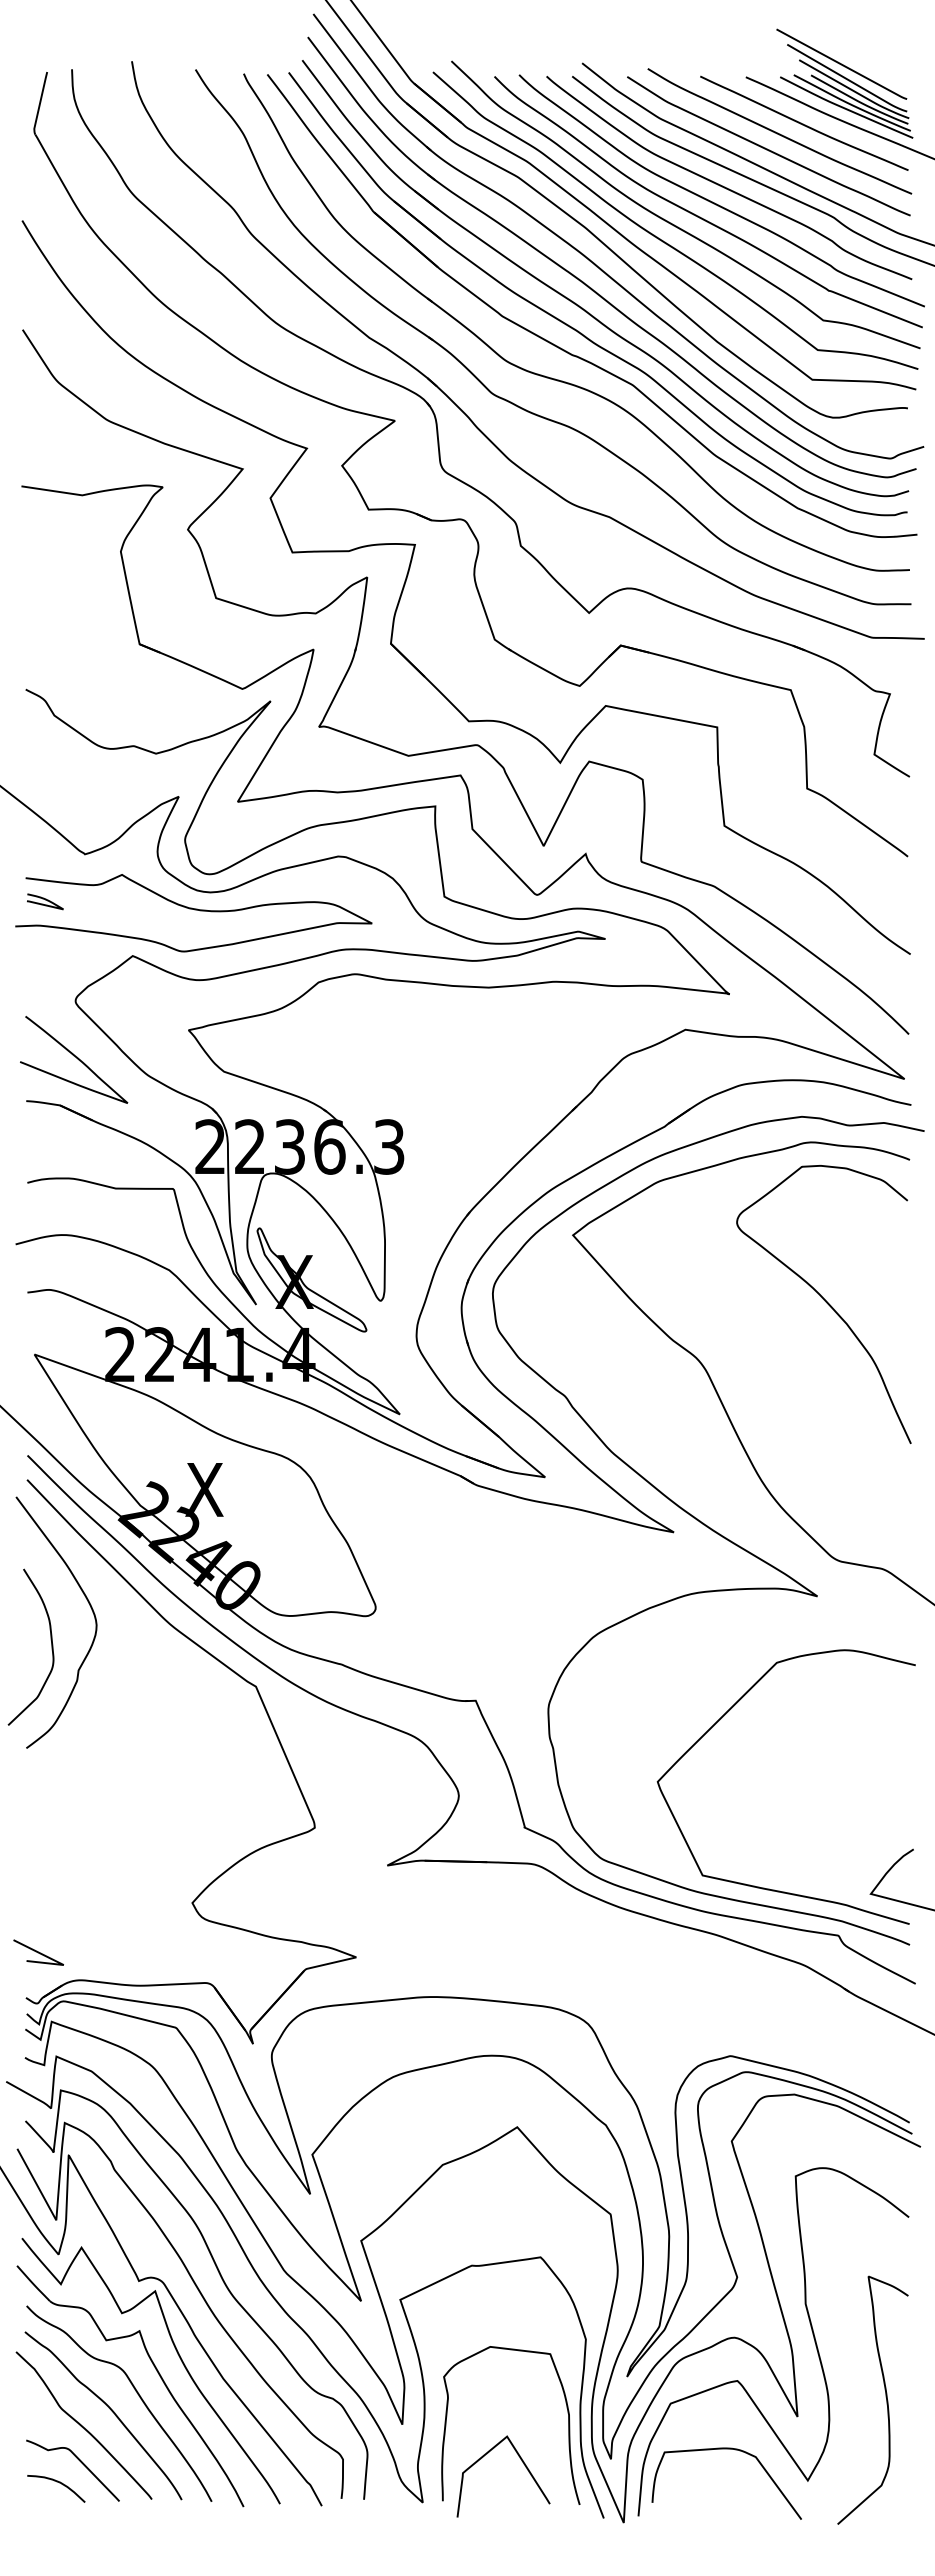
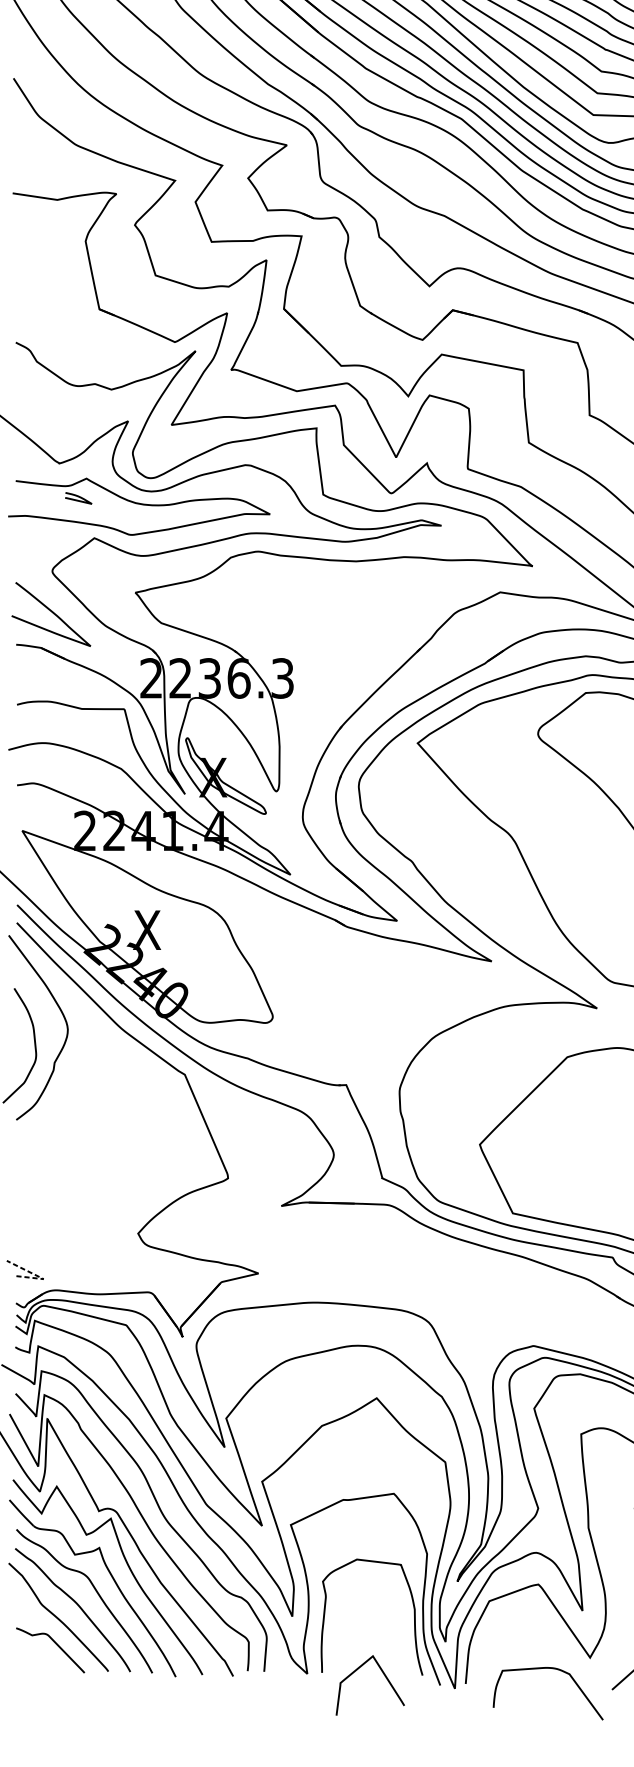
curve: (45, 900) -> (78, 497), moved
line: (55, 1961) -> (37, 1276), solid -> dashed
curve: (726, 2449) -> (548, 1668), moved
curve: (523, 2464) -> (384, 1676), moved
curve: (59, 2483) -> (40, 1659), removed

